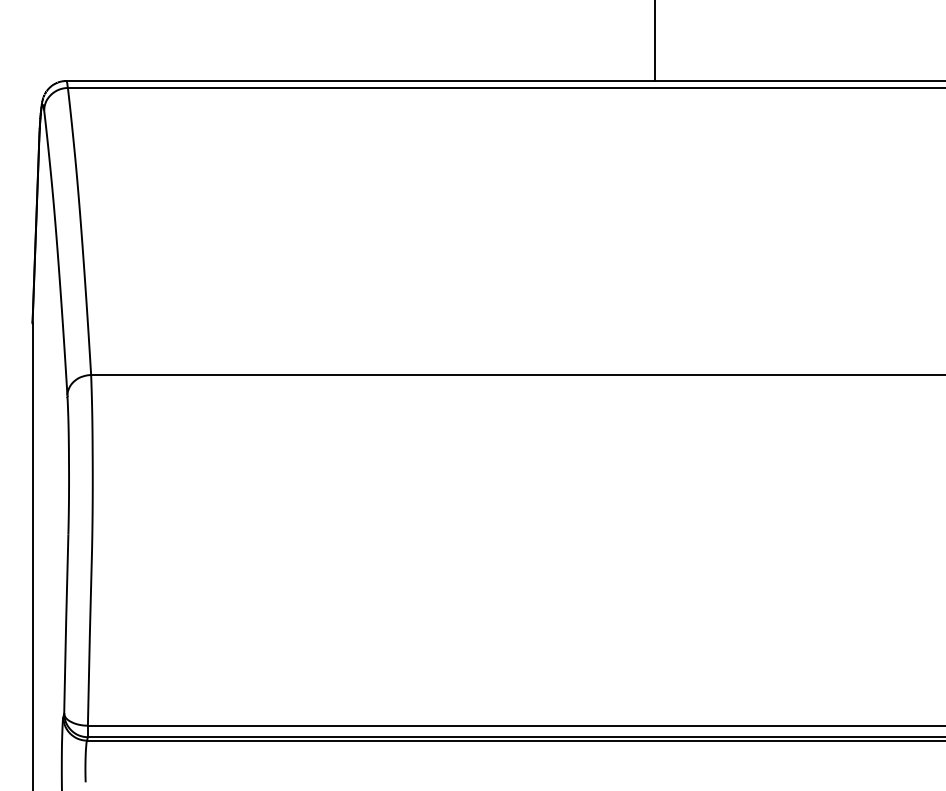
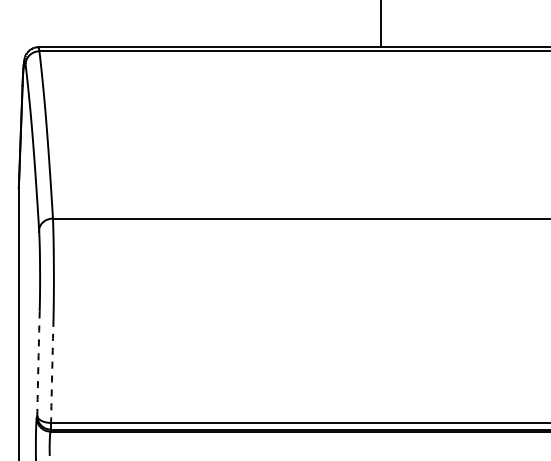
line: (66, 625) -> (38, 364), solid -> dashed
line: (90, 639) -> (52, 372), solid -> dashed

